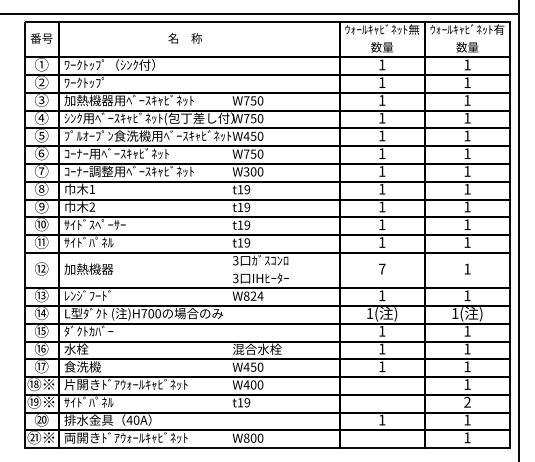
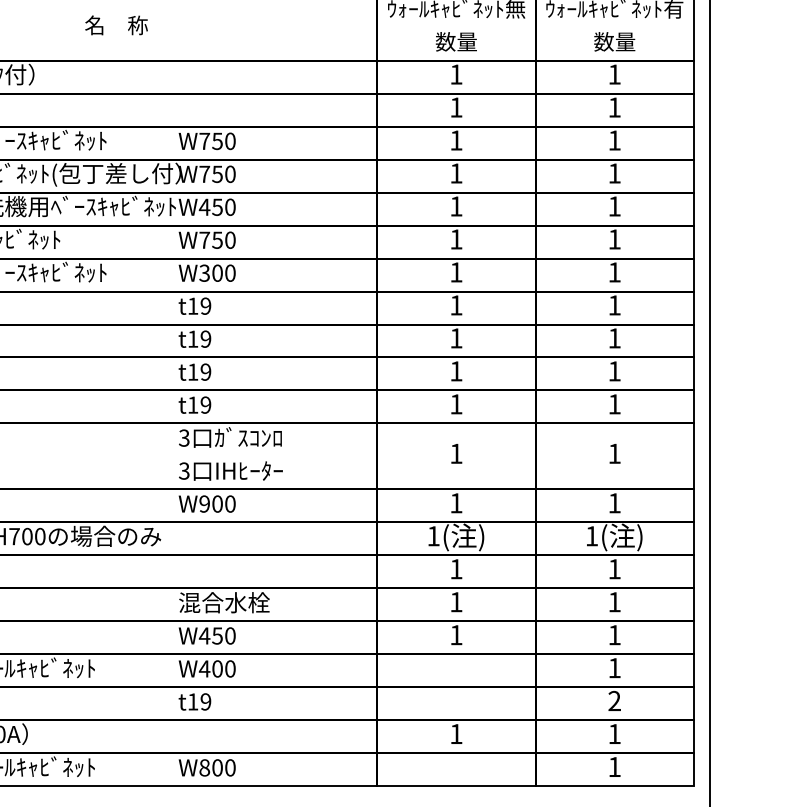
text: (184, 38) -> (115, 25), moved
text: (382, 268) -> (456, 452), 7 -> 1
text: (253, 295) -> (217, 502), W824 -> W900

